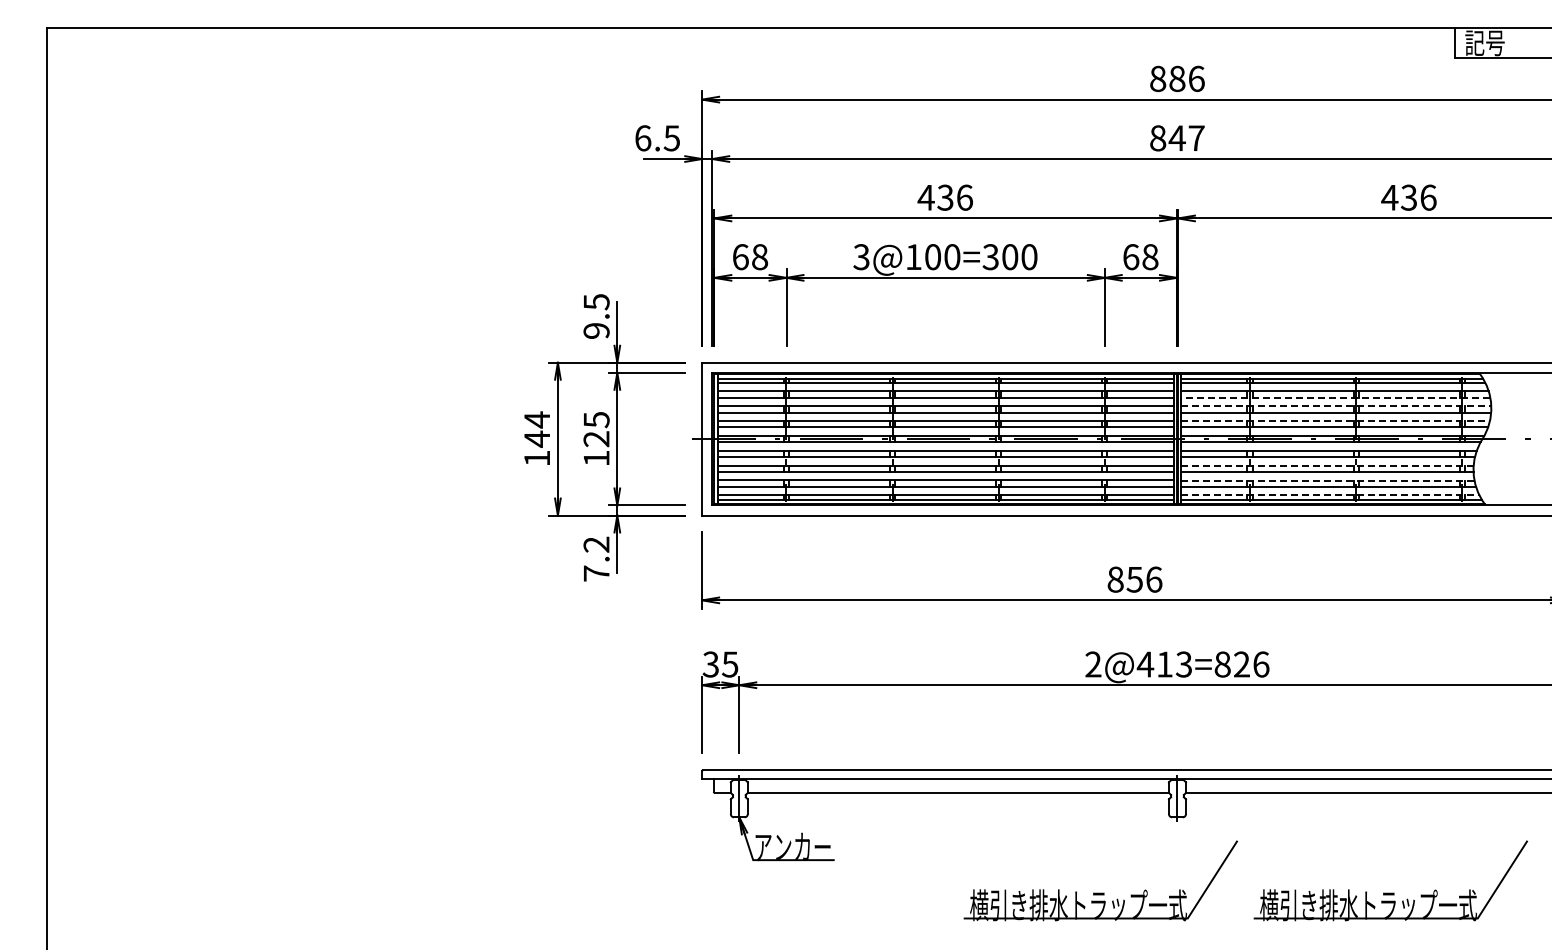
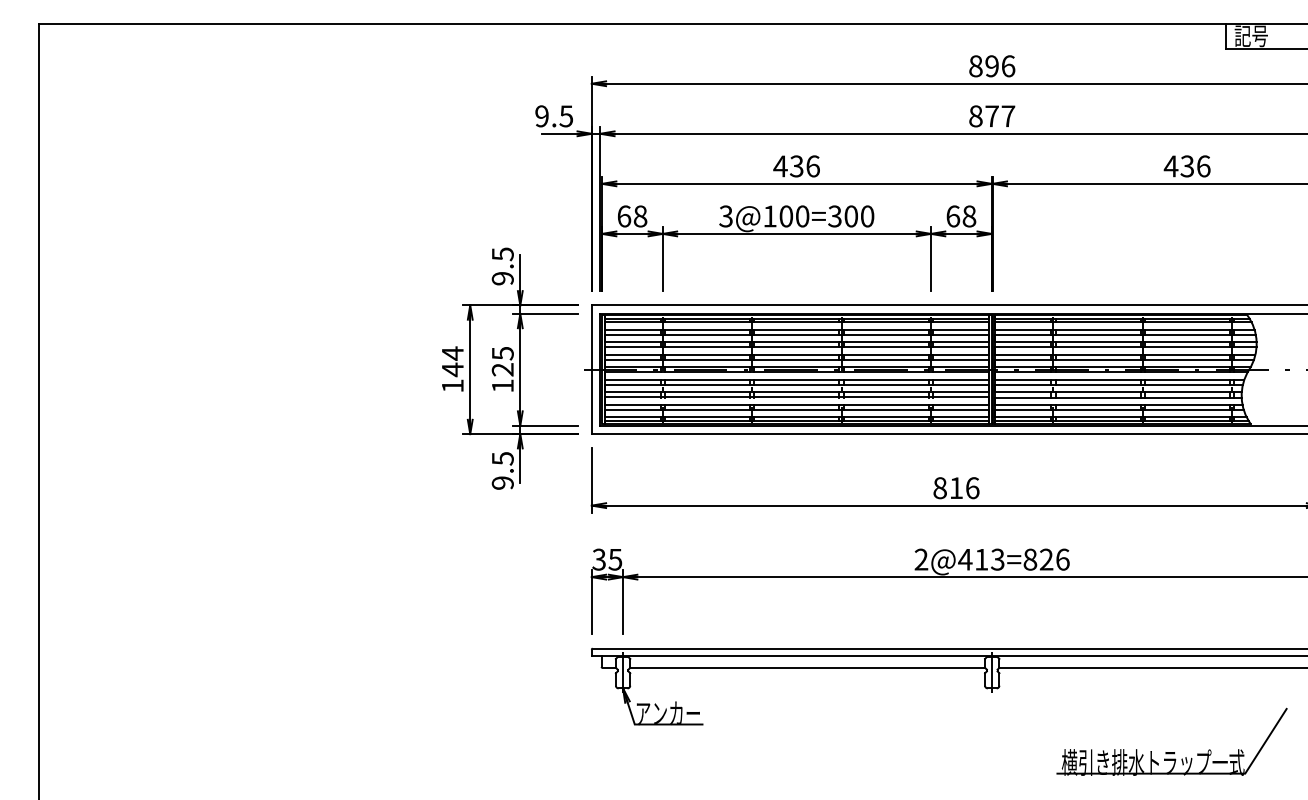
text: (1177, 78) -> (992, 65), 886 -> 896
text: (1176, 137) -> (991, 115), 847 -> 877
text: (643, 138) -> (542, 116), 6.5 -> 9.5
line: (1335, 397) -> (1125, 334), dashed -> solid
line: (1336, 406) -> (1126, 342), dashed -> solid
line: (1336, 421) -> (1126, 354), dashed -> solid
line: (1327, 465) -> (1118, 391), dashed -> solid
line: (1327, 480) -> (1118, 404), dashed -> solid
line: (1330, 495) -> (1121, 417), dashed -> solid
text: (596, 558) -> (502, 470), 7.2 -> 9.5
text: (1134, 579) -> (956, 488), 856 -> 816
part: (1100, 892) -> (927, 751), removed

